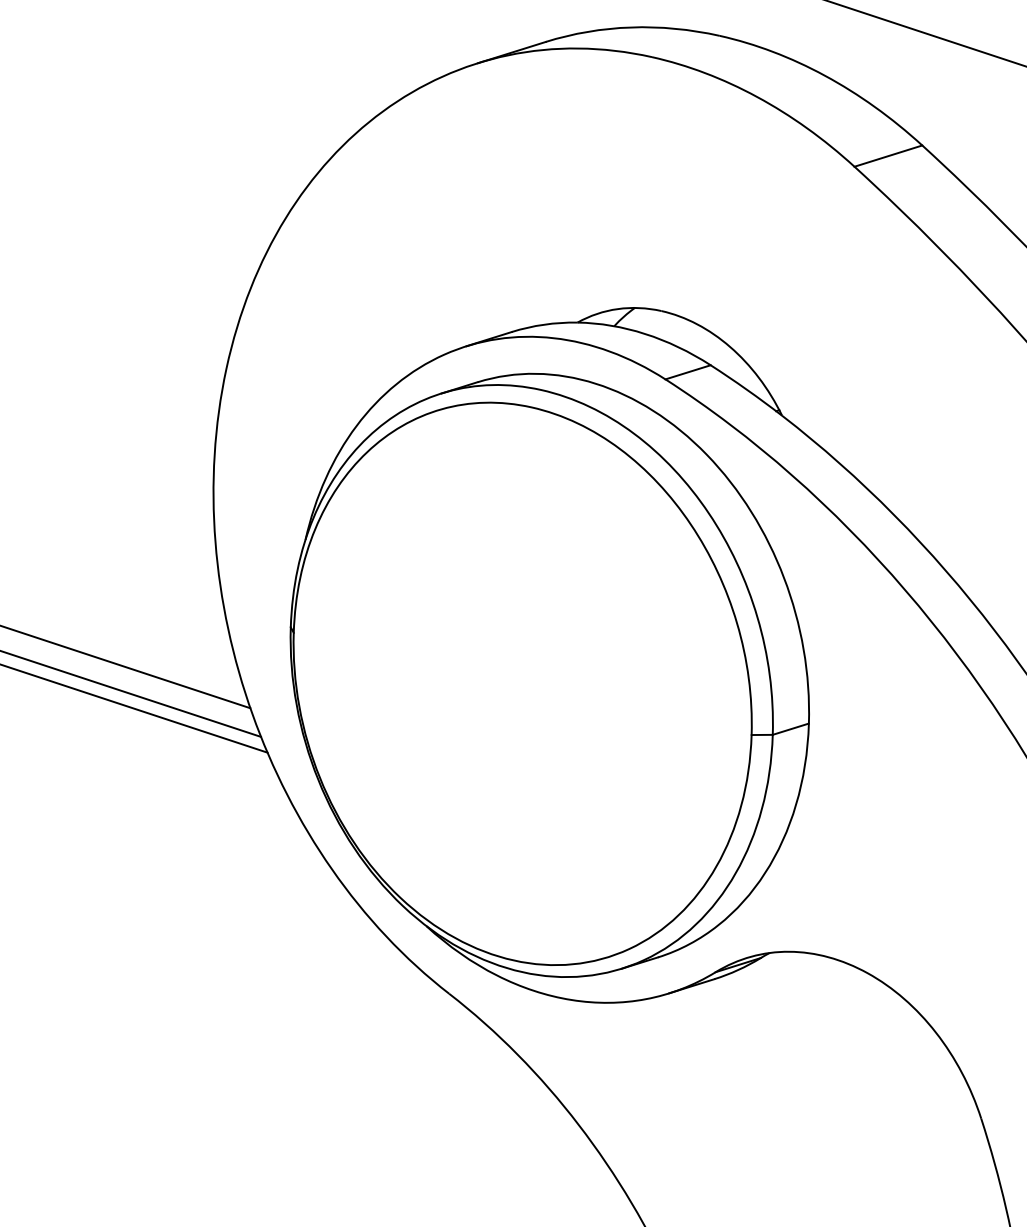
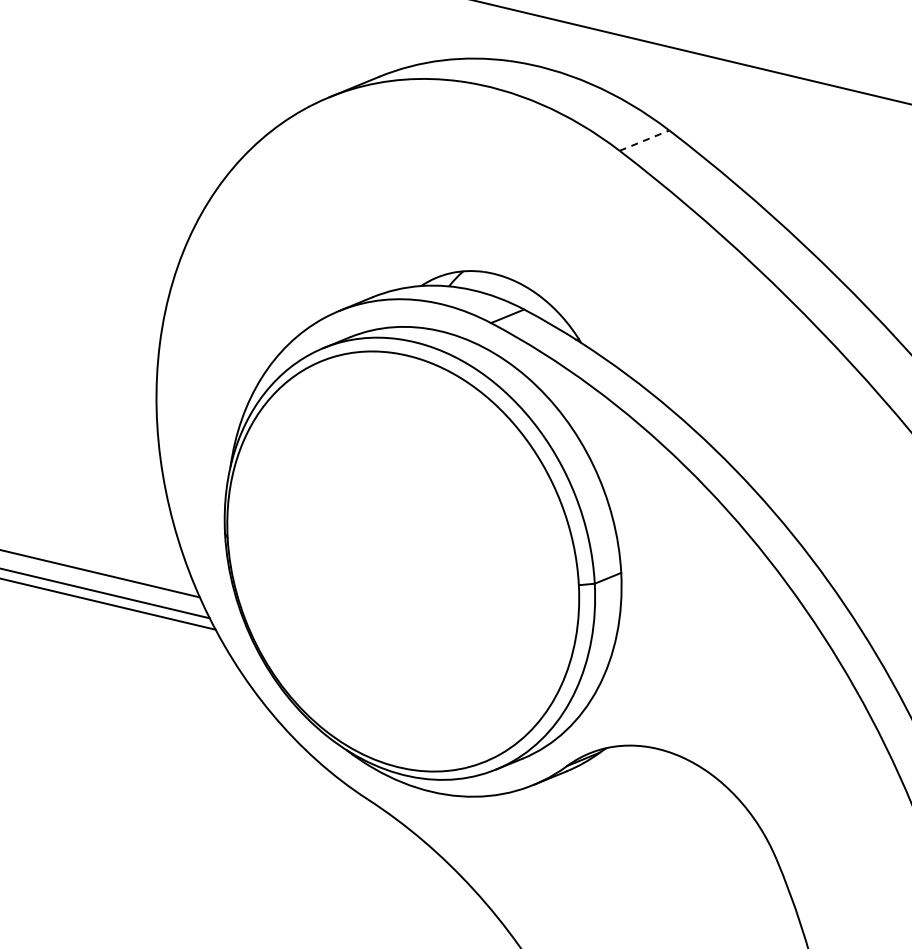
line: (888, 155) -> (644, 140), solid -> dashed

